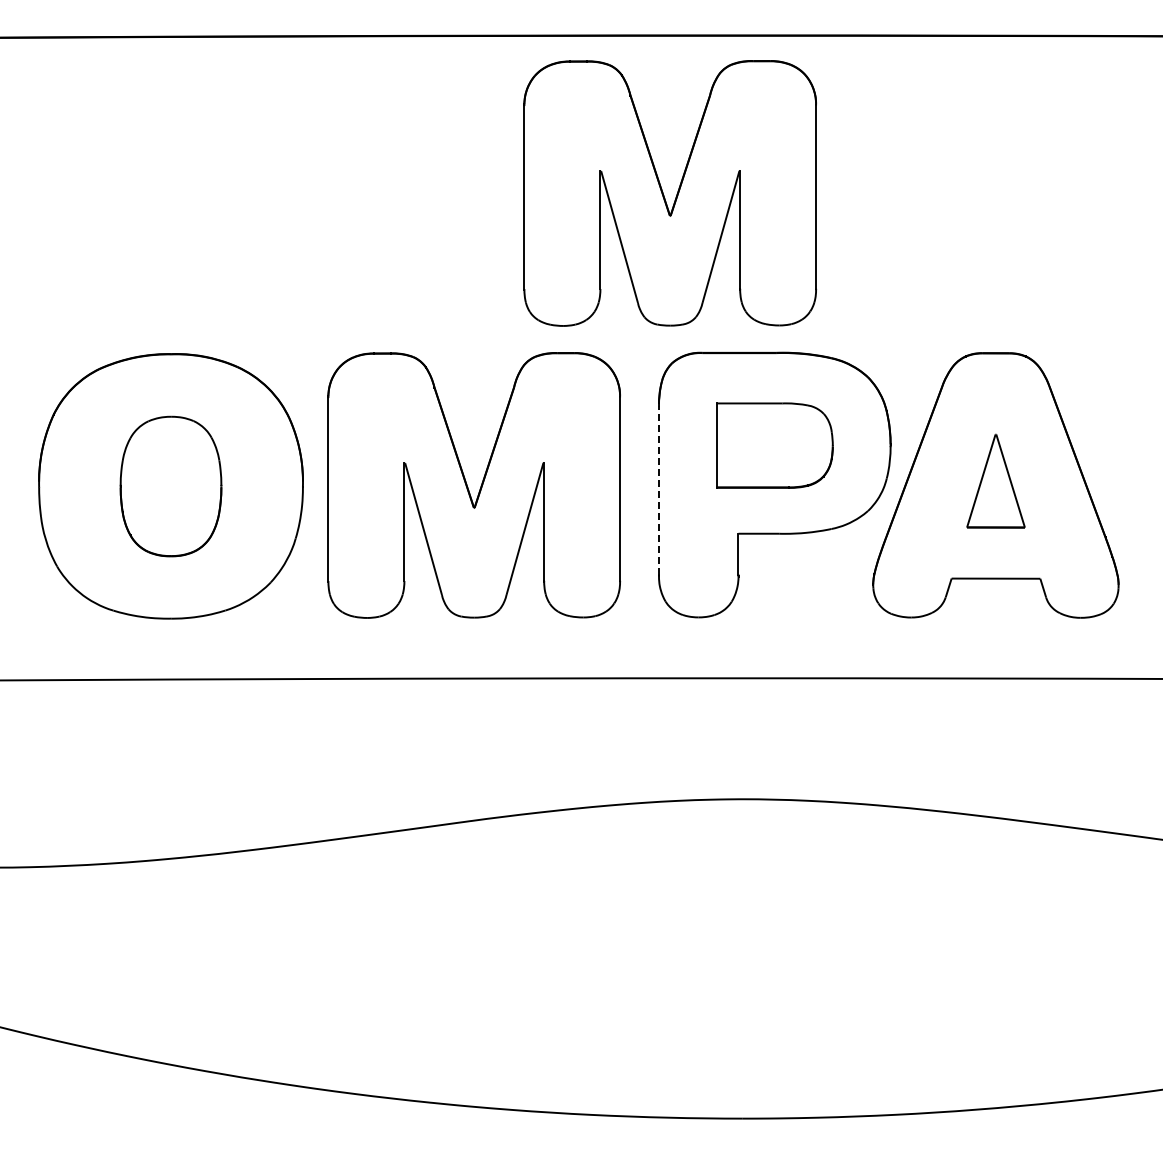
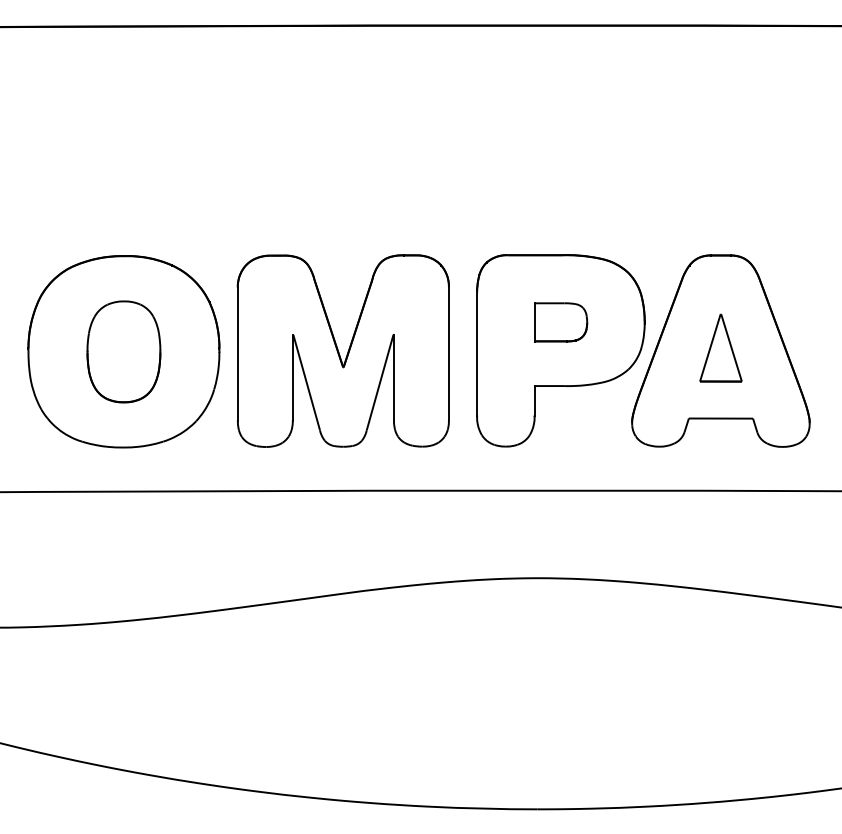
part: (669, 193) -> (484, 139), removed
part: (774, 445) -> (560, 322), size x0.62
line: (659, 490) -> (477, 354), dashed -> solid

